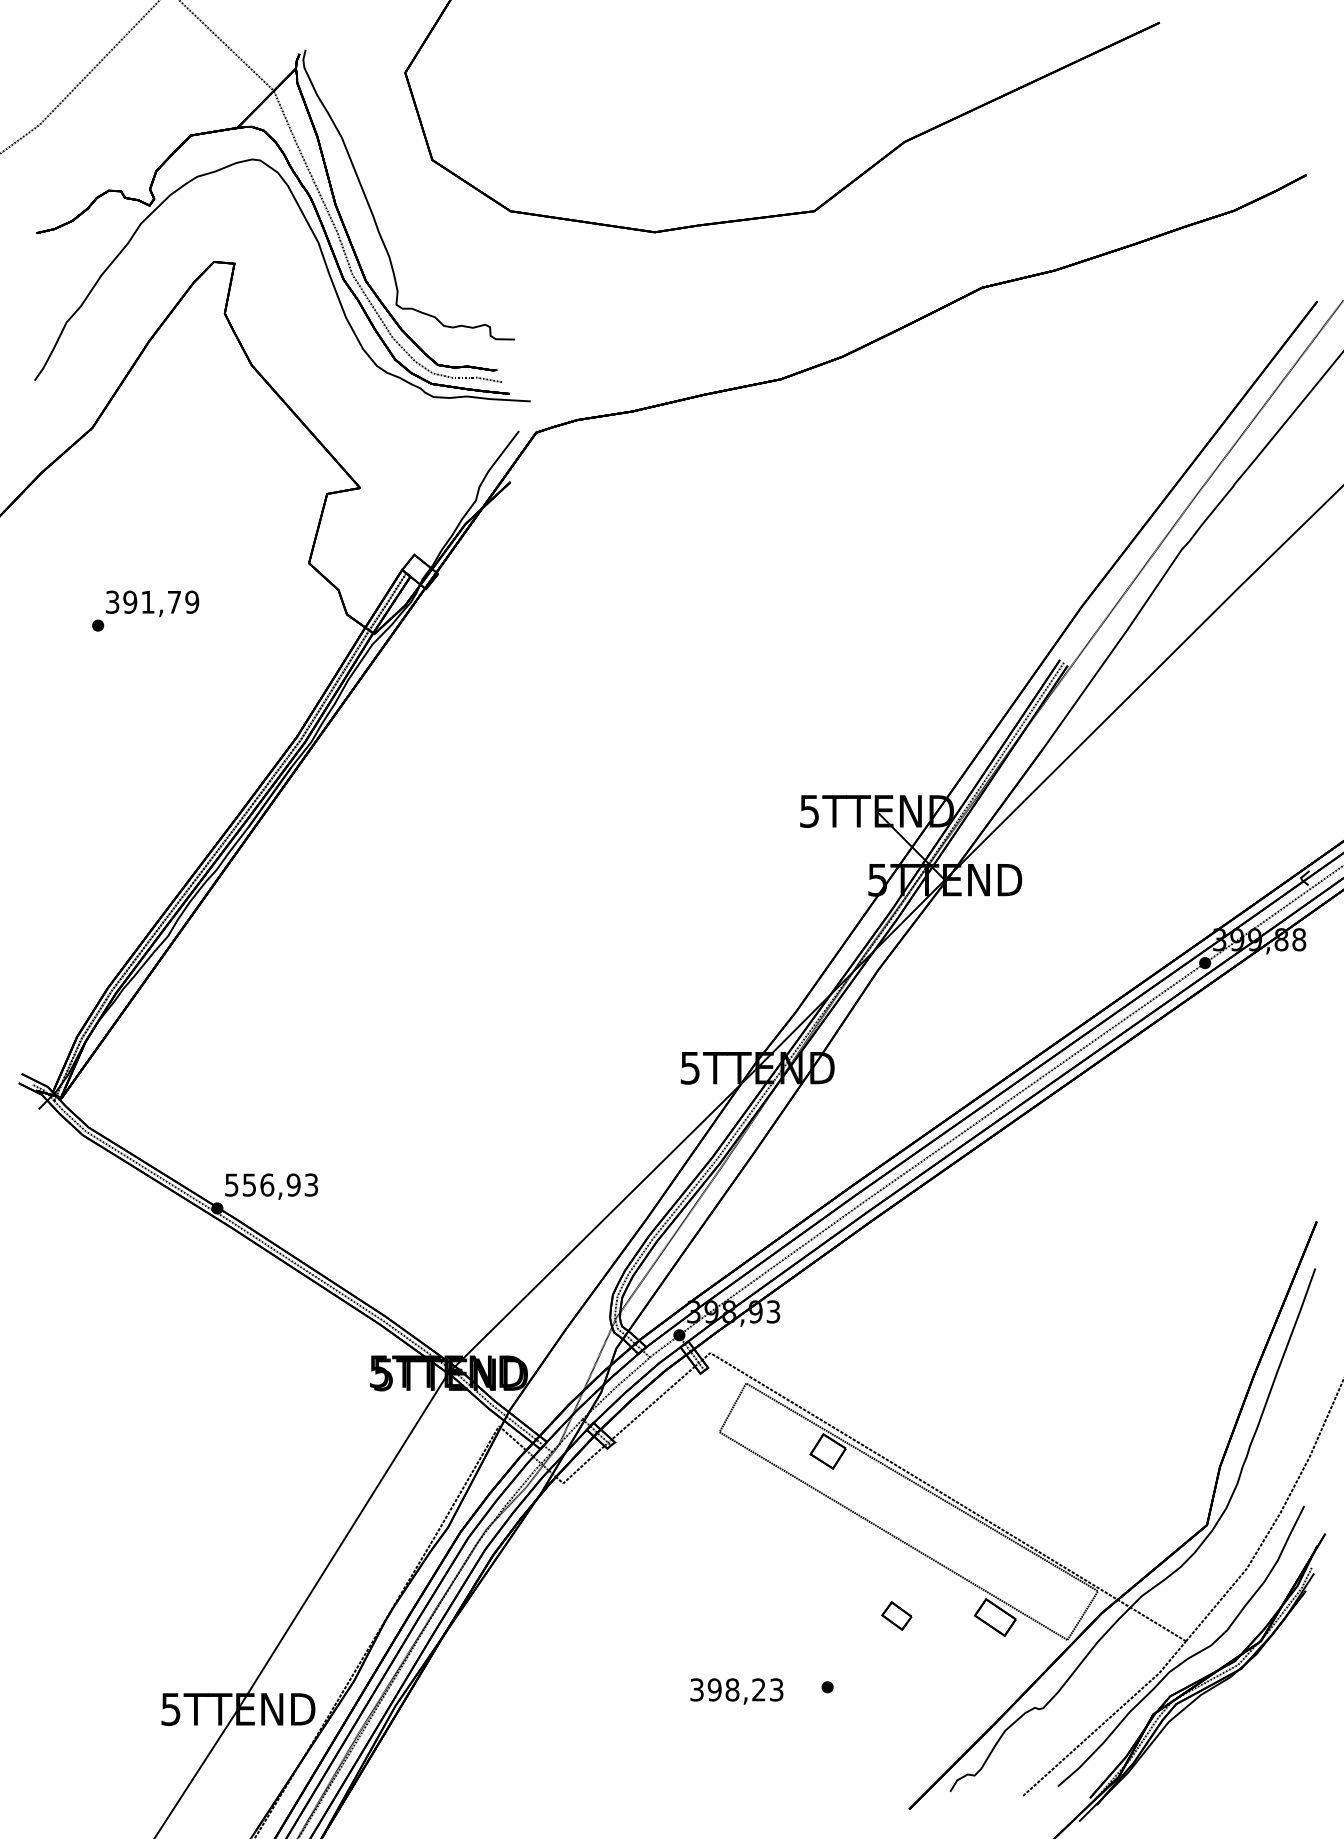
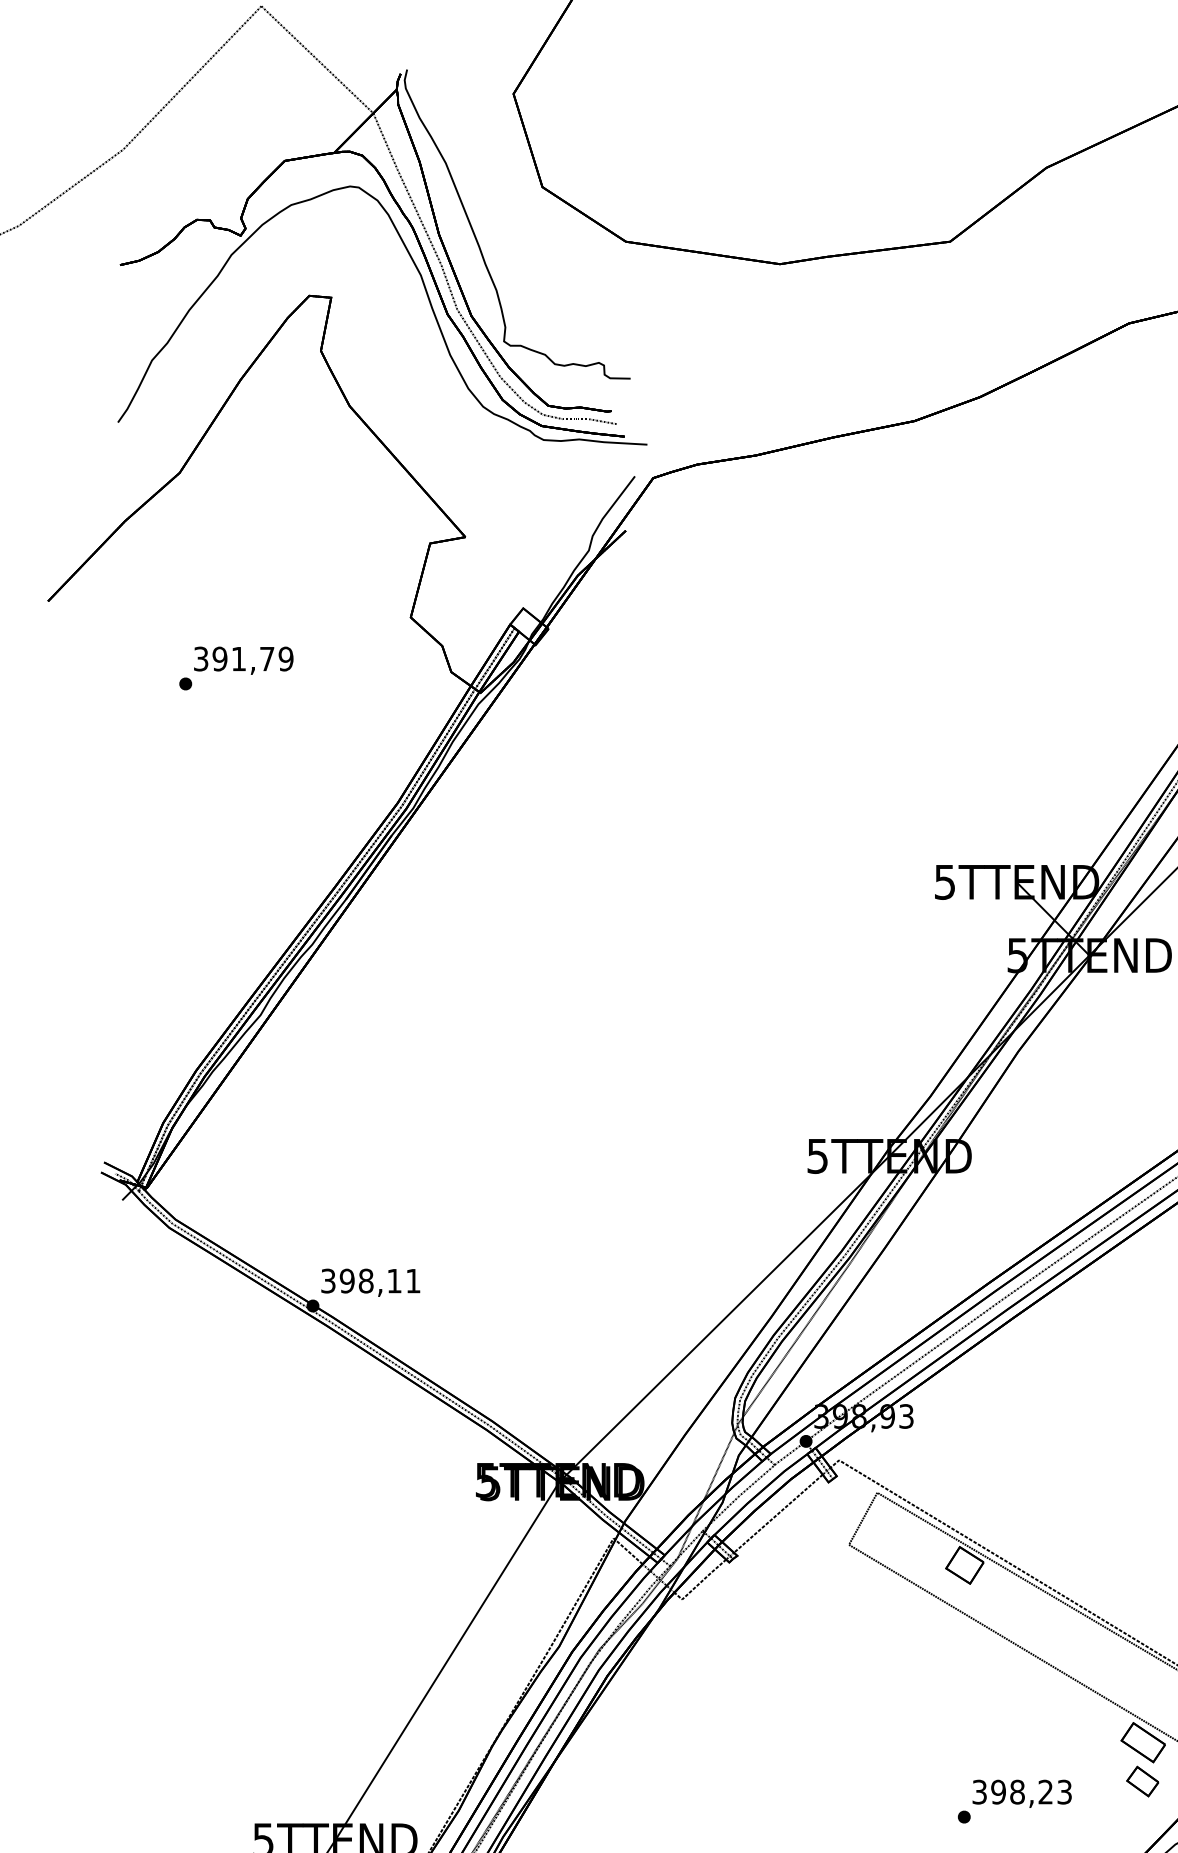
text: (271, 1184) -> (370, 1280), 556,93 -> 398,11
part: (896, 1615) -> (1142, 1781), moved
text: (736, 1691) -> (1021, 1793), moved

